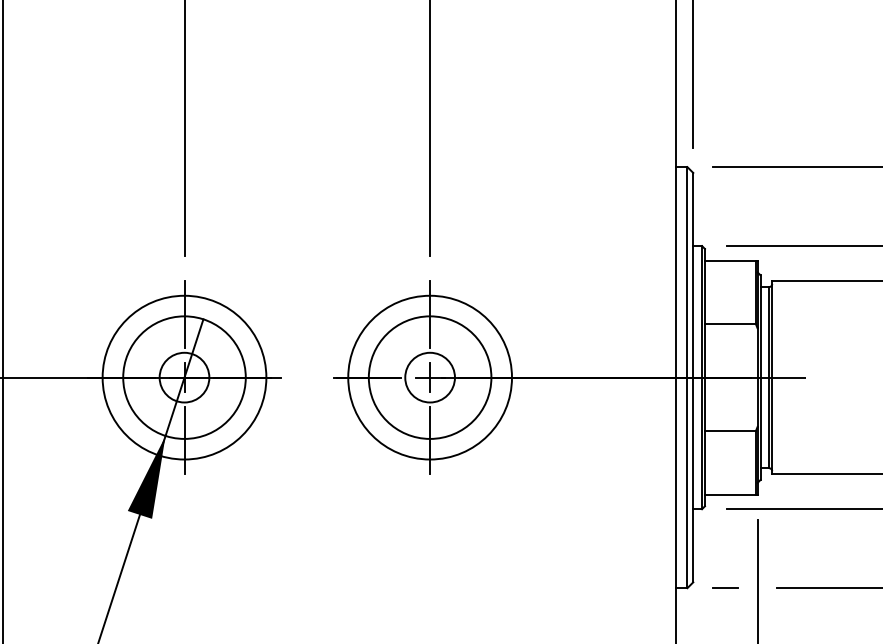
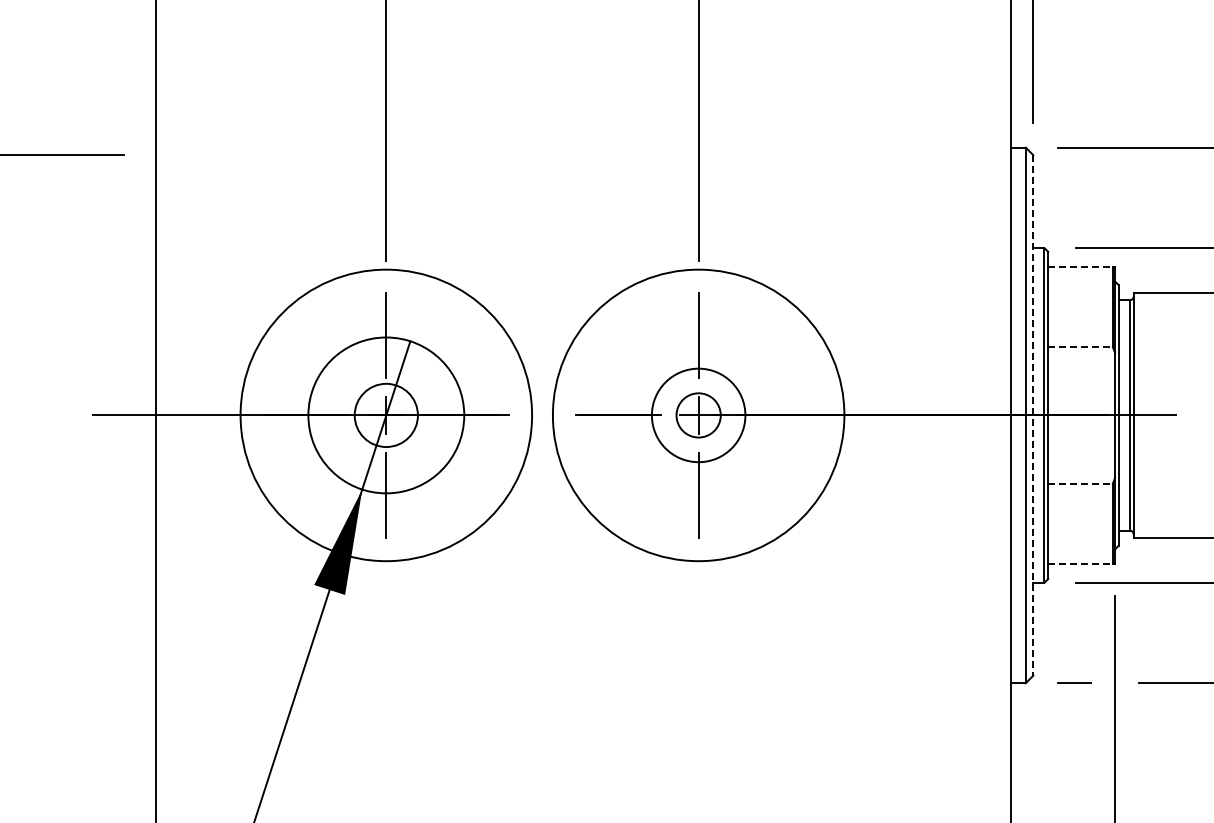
line: (731, 260) -> (1081, 266), solid -> dashed
line: (731, 324) -> (1081, 347), solid -> dashed
circle: (184, 377) -> (386, 415), size x1.4
circle: (430, 377) -> (698, 415), size x0.6
circle: (430, 377) -> (698, 415), size x0.7
circle: (430, 377) -> (698, 415), size x1.4
line: (693, 377) -> (1033, 415), solid -> dashed
line: (731, 431) -> (1081, 483), solid -> dashed
line: (731, 494) -> (1081, 564), solid -> dashed

